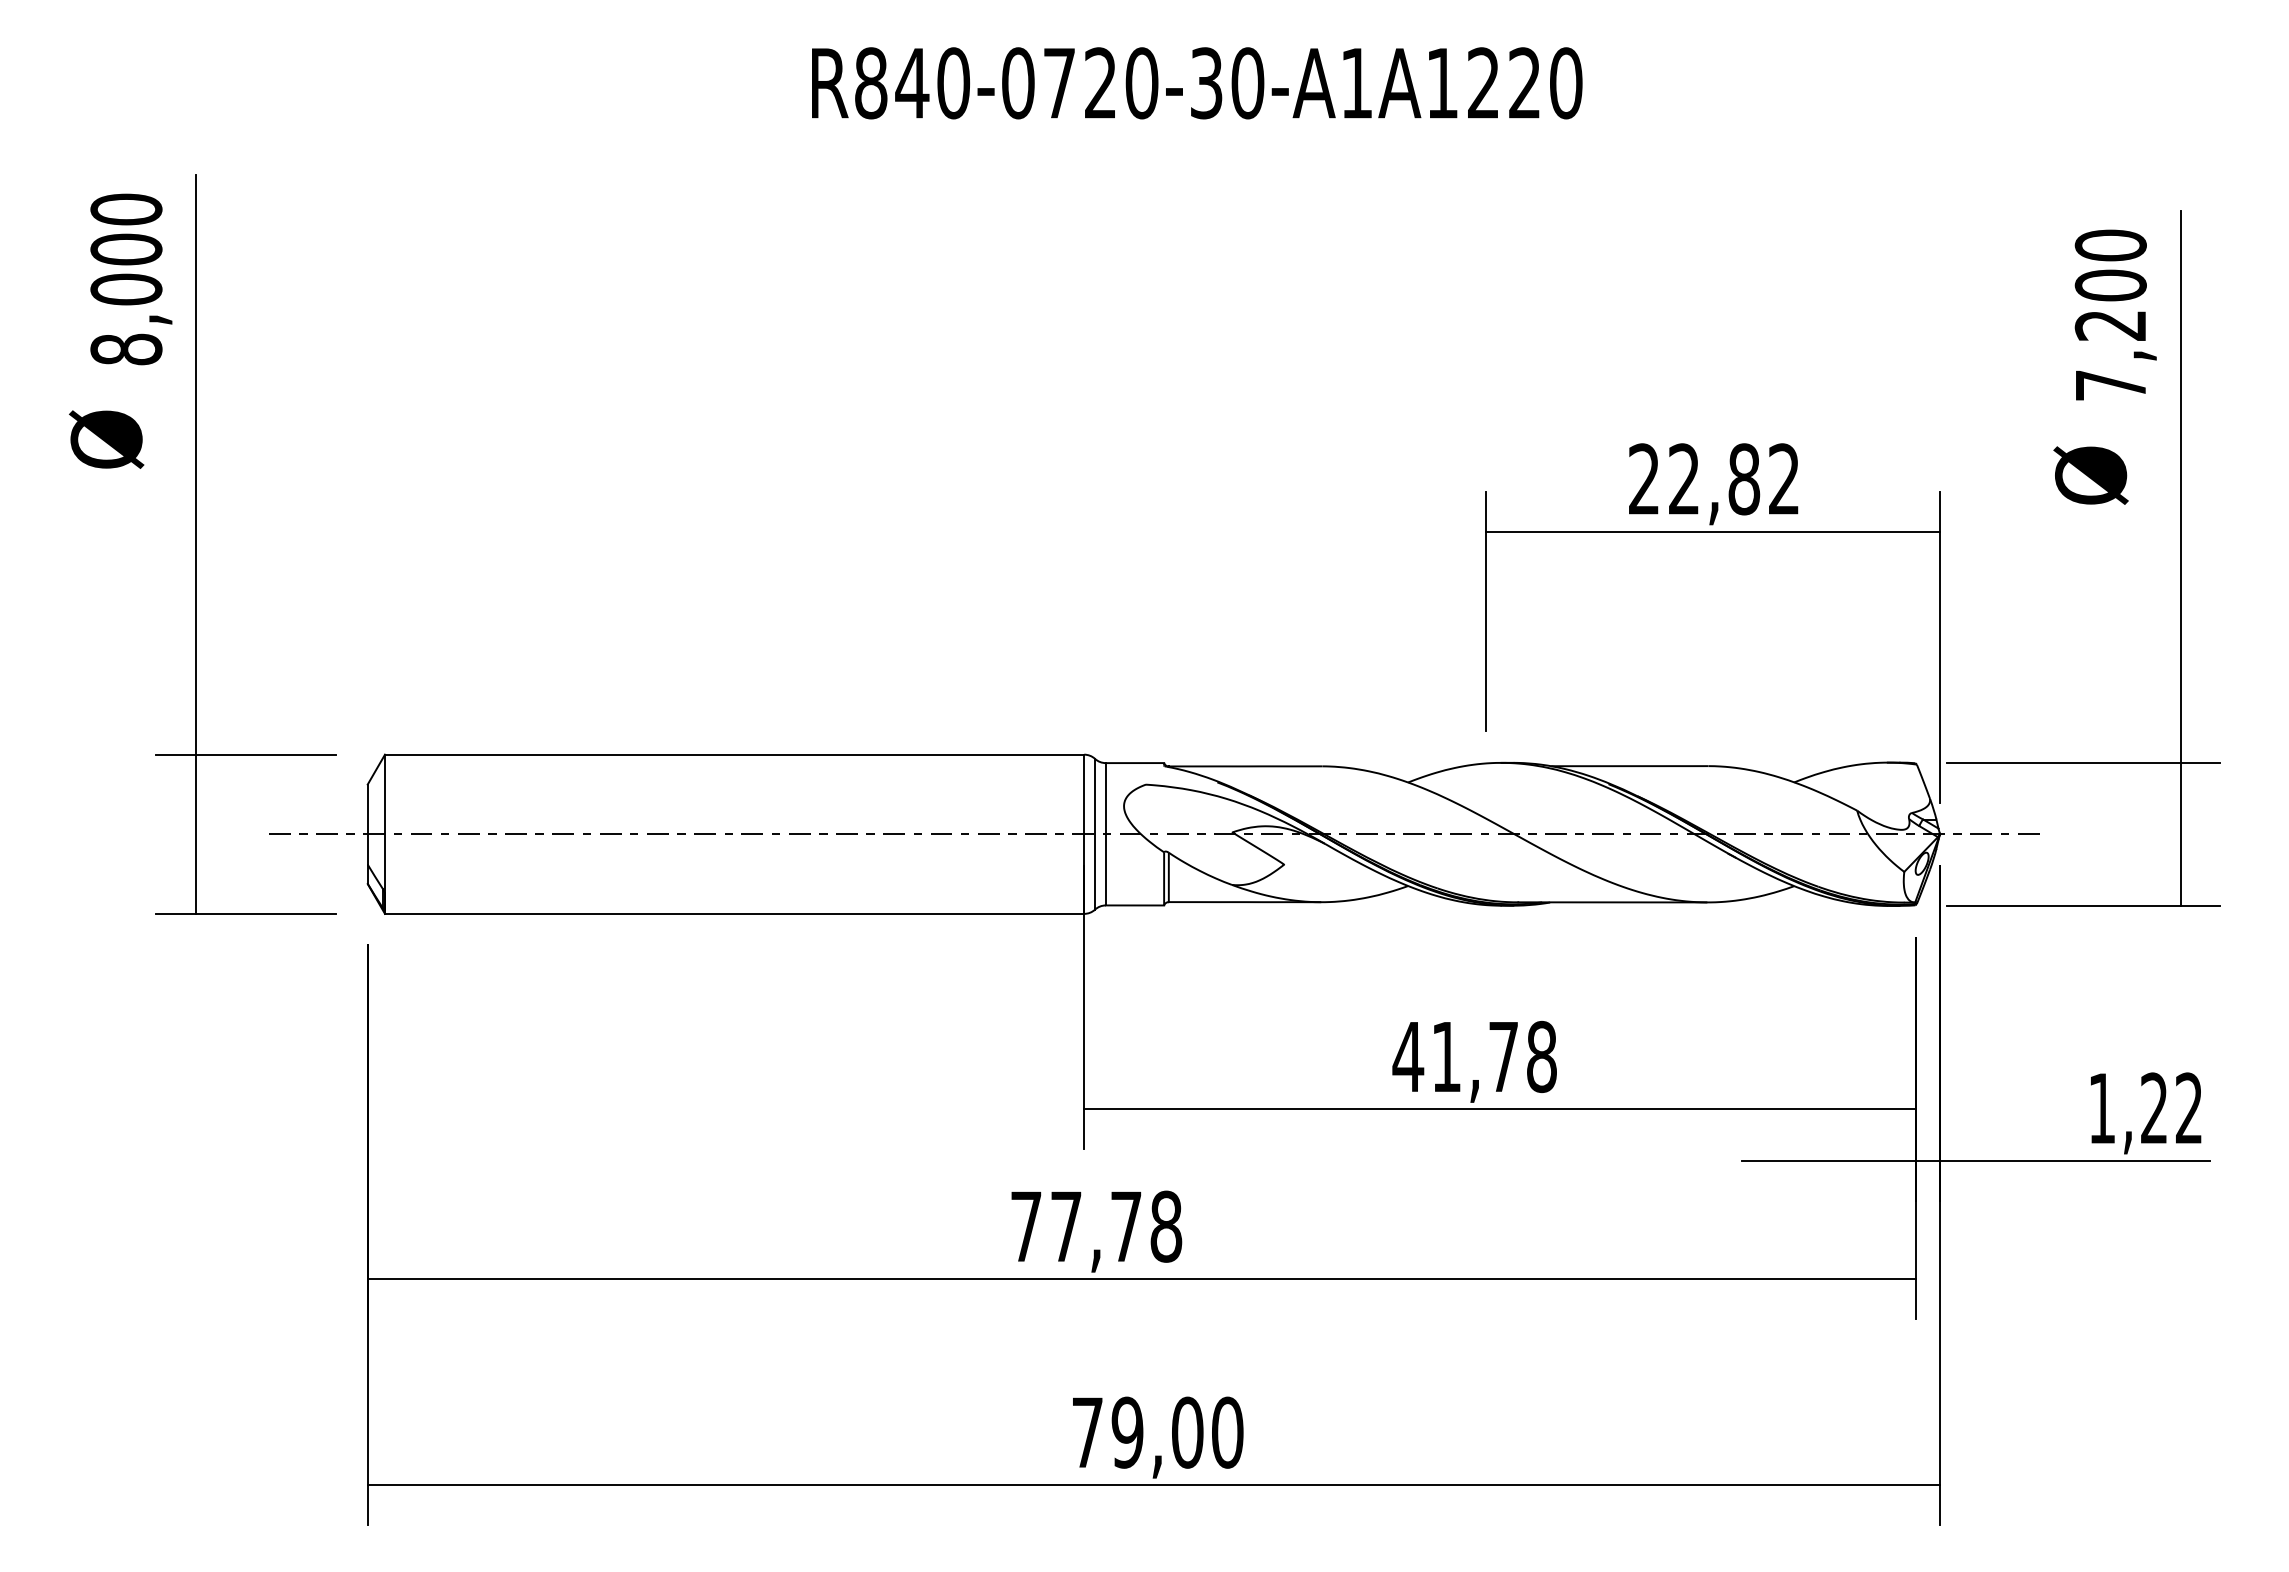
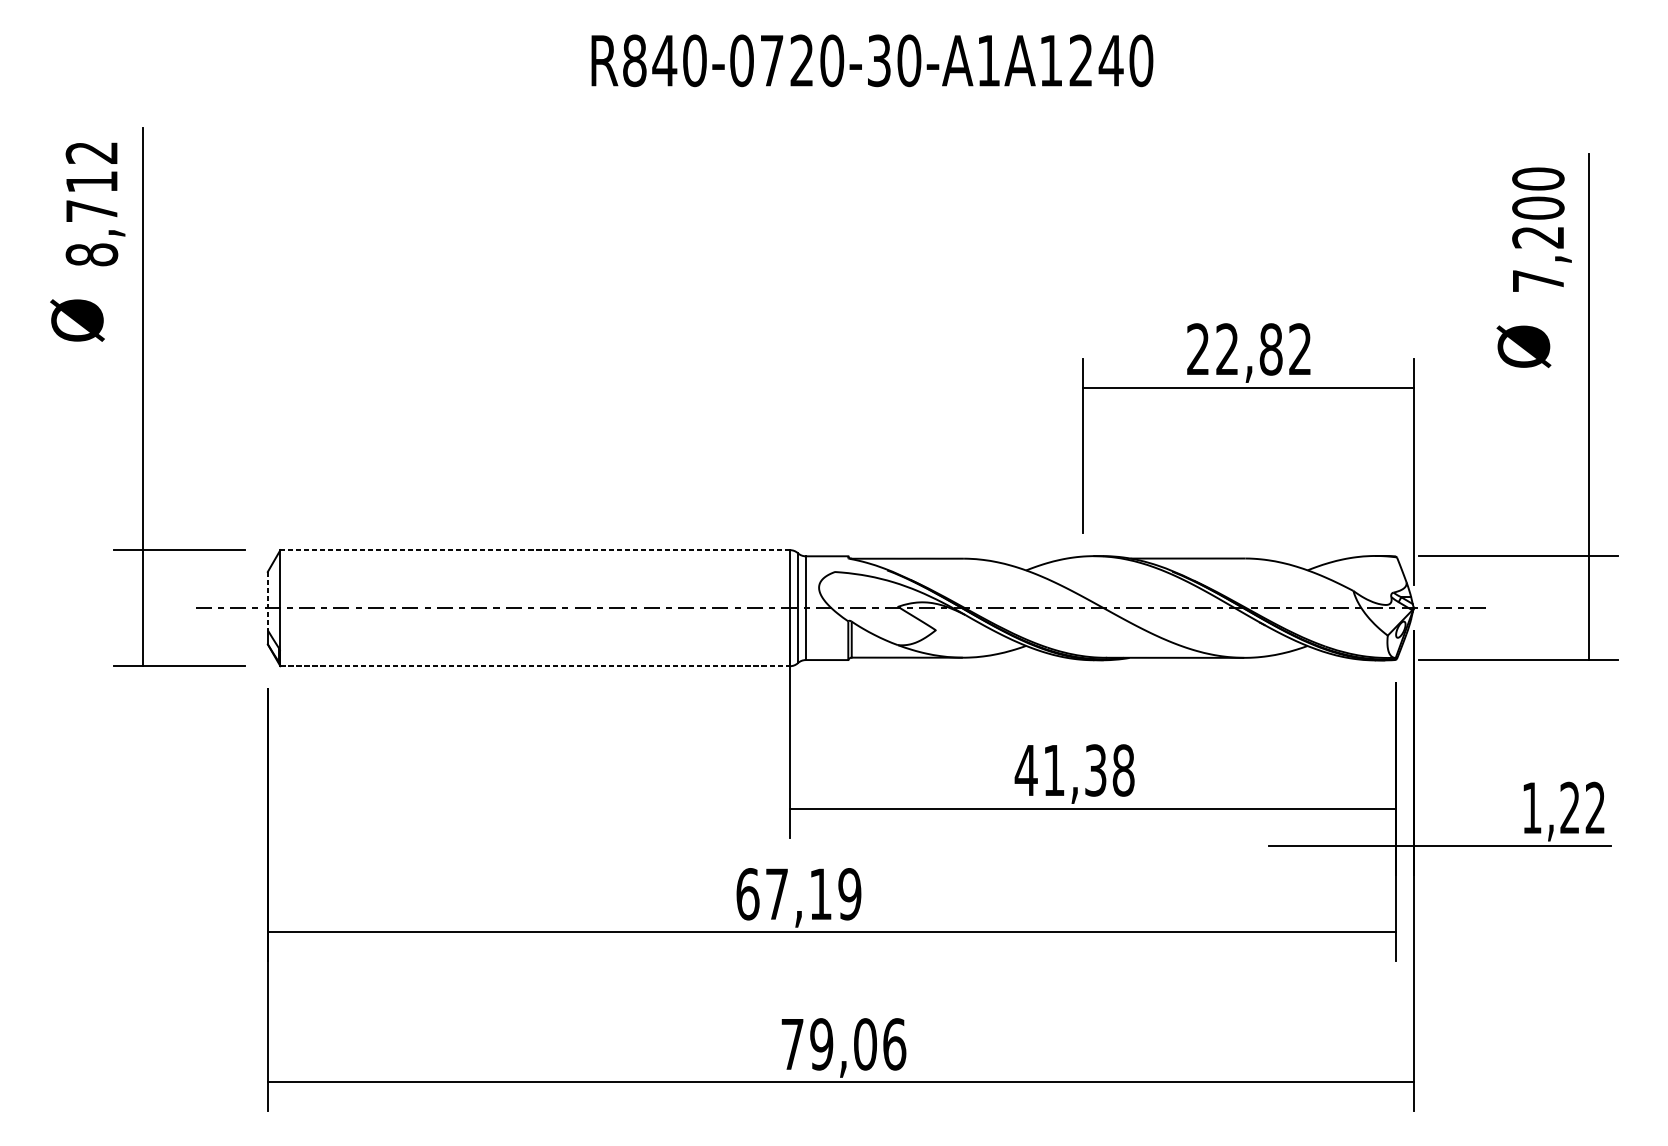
text: (1524, 82) -> (1110, 60), R840-0720-30-A1A1220 -> R840-0720-30-A1A1240
text: (126, 249) -> (91, 181), 8,000 -> 8,712
line: (734, 754) -> (535, 550), solid -> dashed
line: (367, 825) -> (267, 601), solid -> dashed
line: (734, 913) -> (535, 665), solid -> dashed
text: (1503, 1056) -> (1095, 770), 41,78 -> 41,38
text: (1096, 1226) -> (799, 894), 77,78 -> 67,19
text: (1227, 1432) -> (894, 1044), 79,00 -> 79,06

